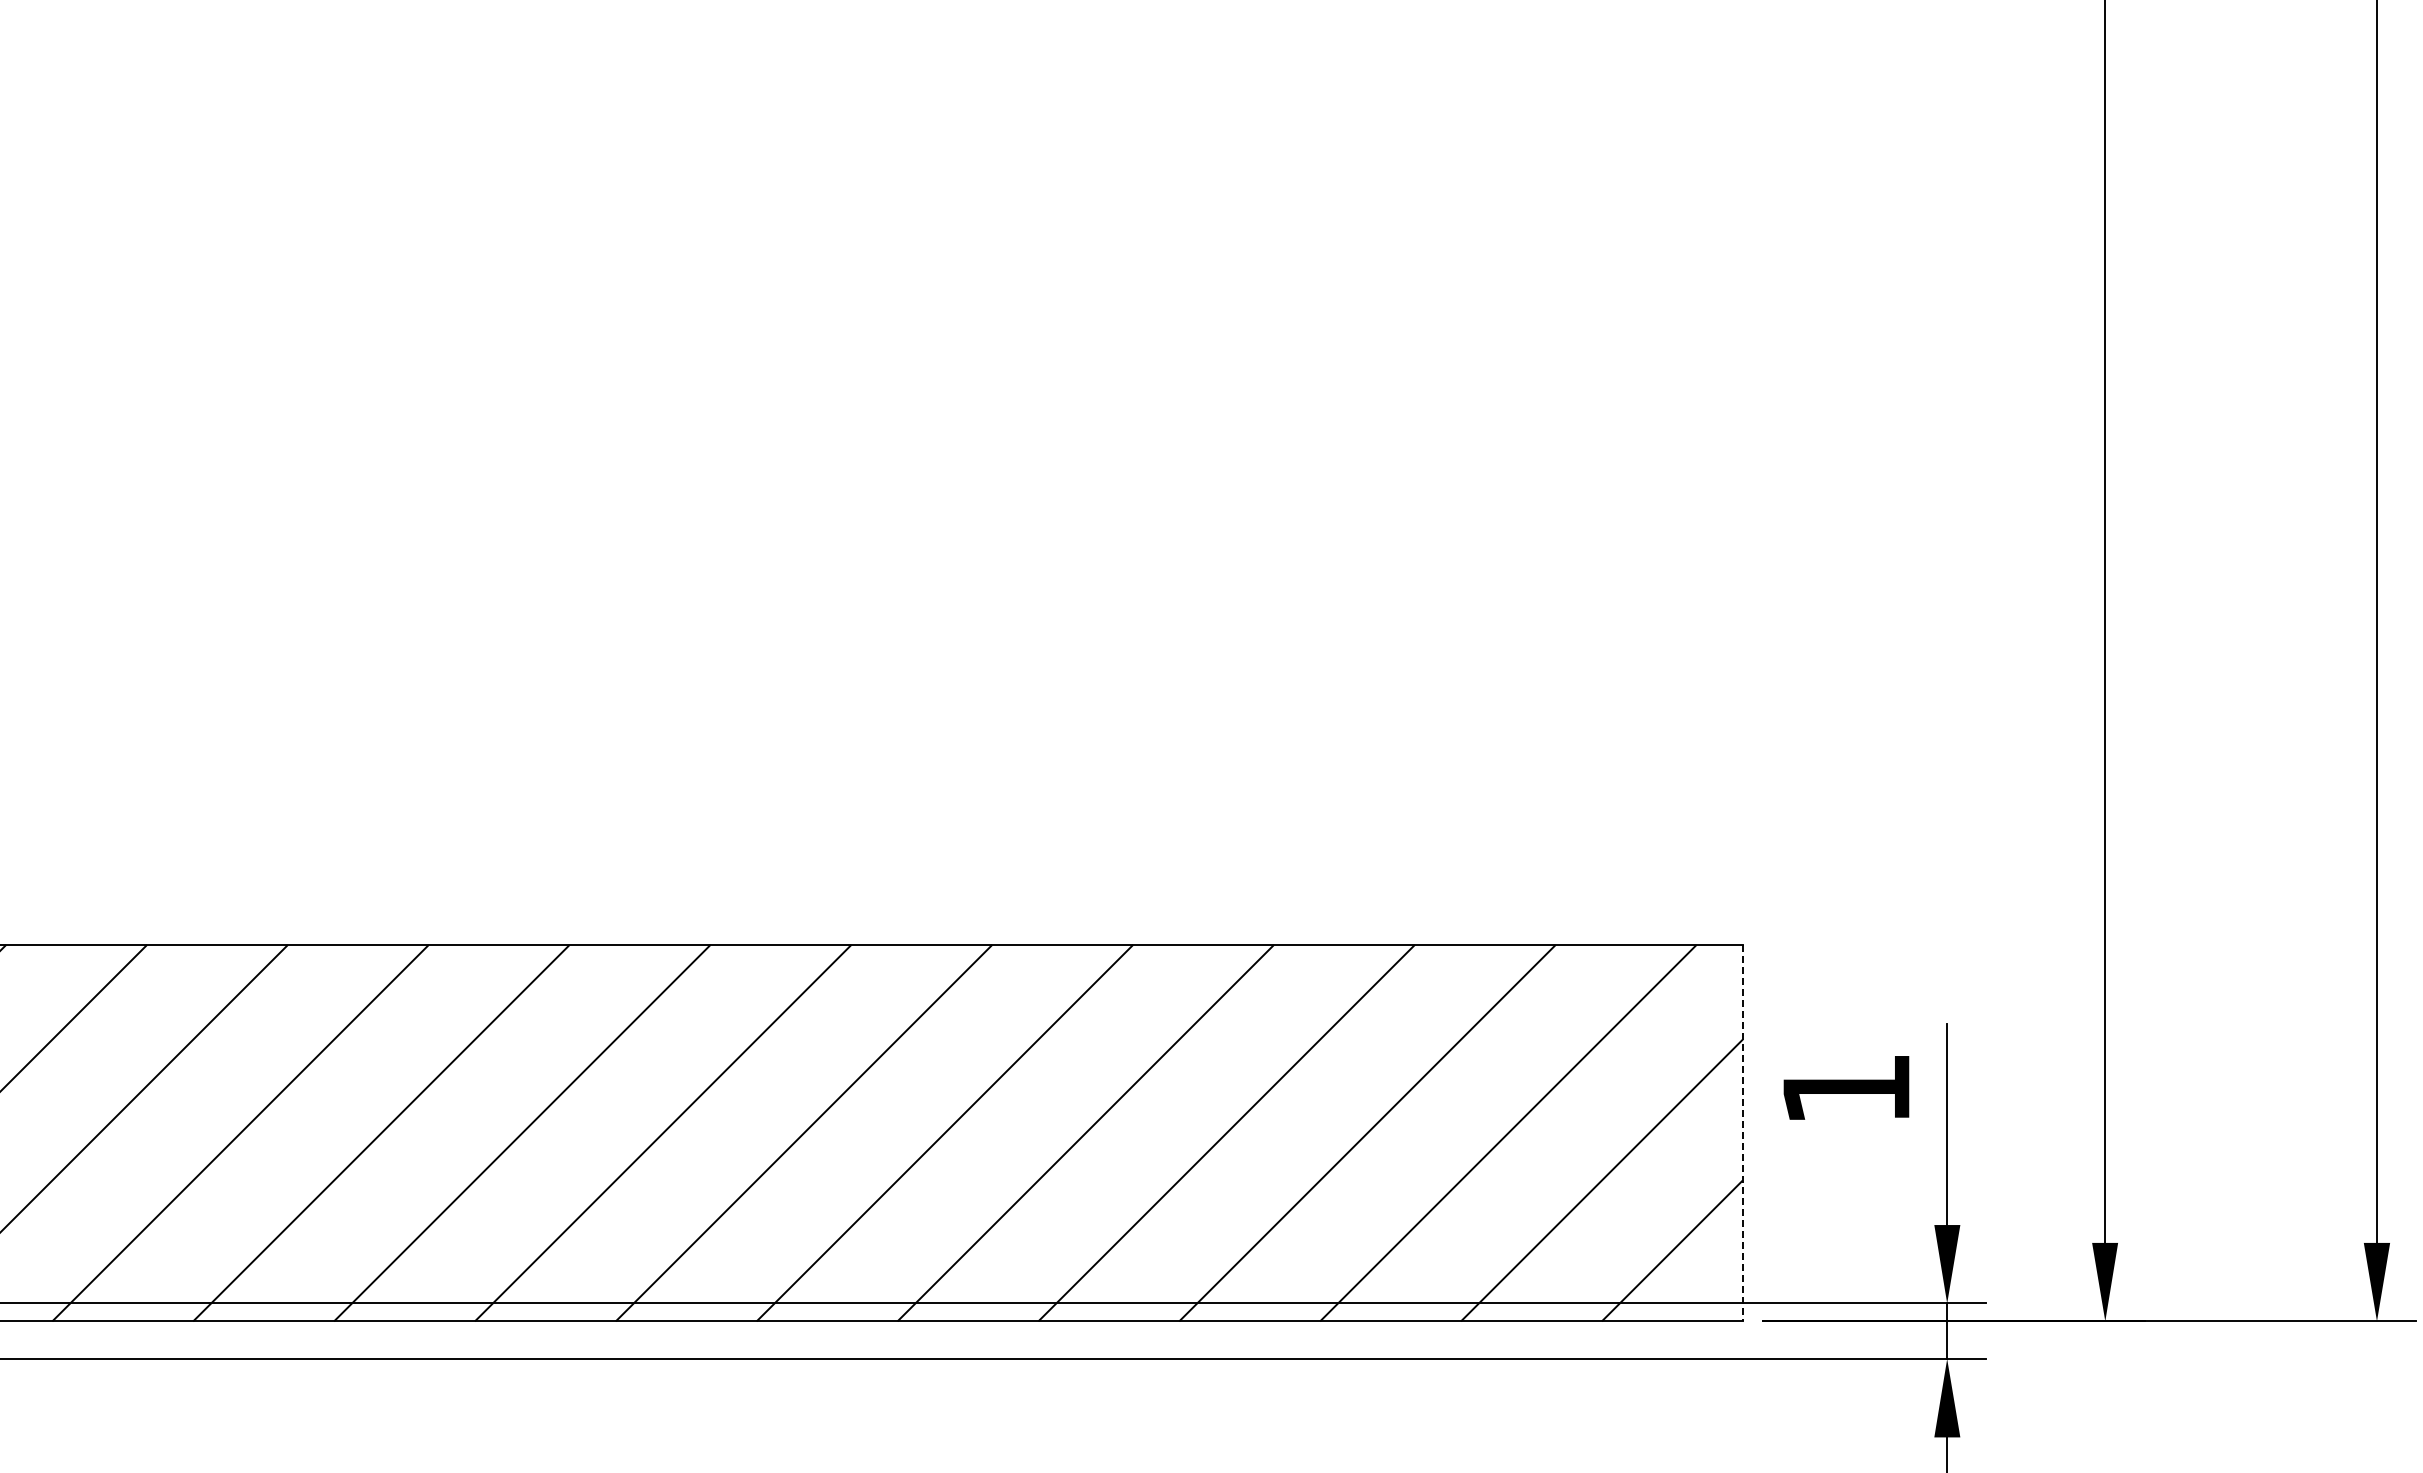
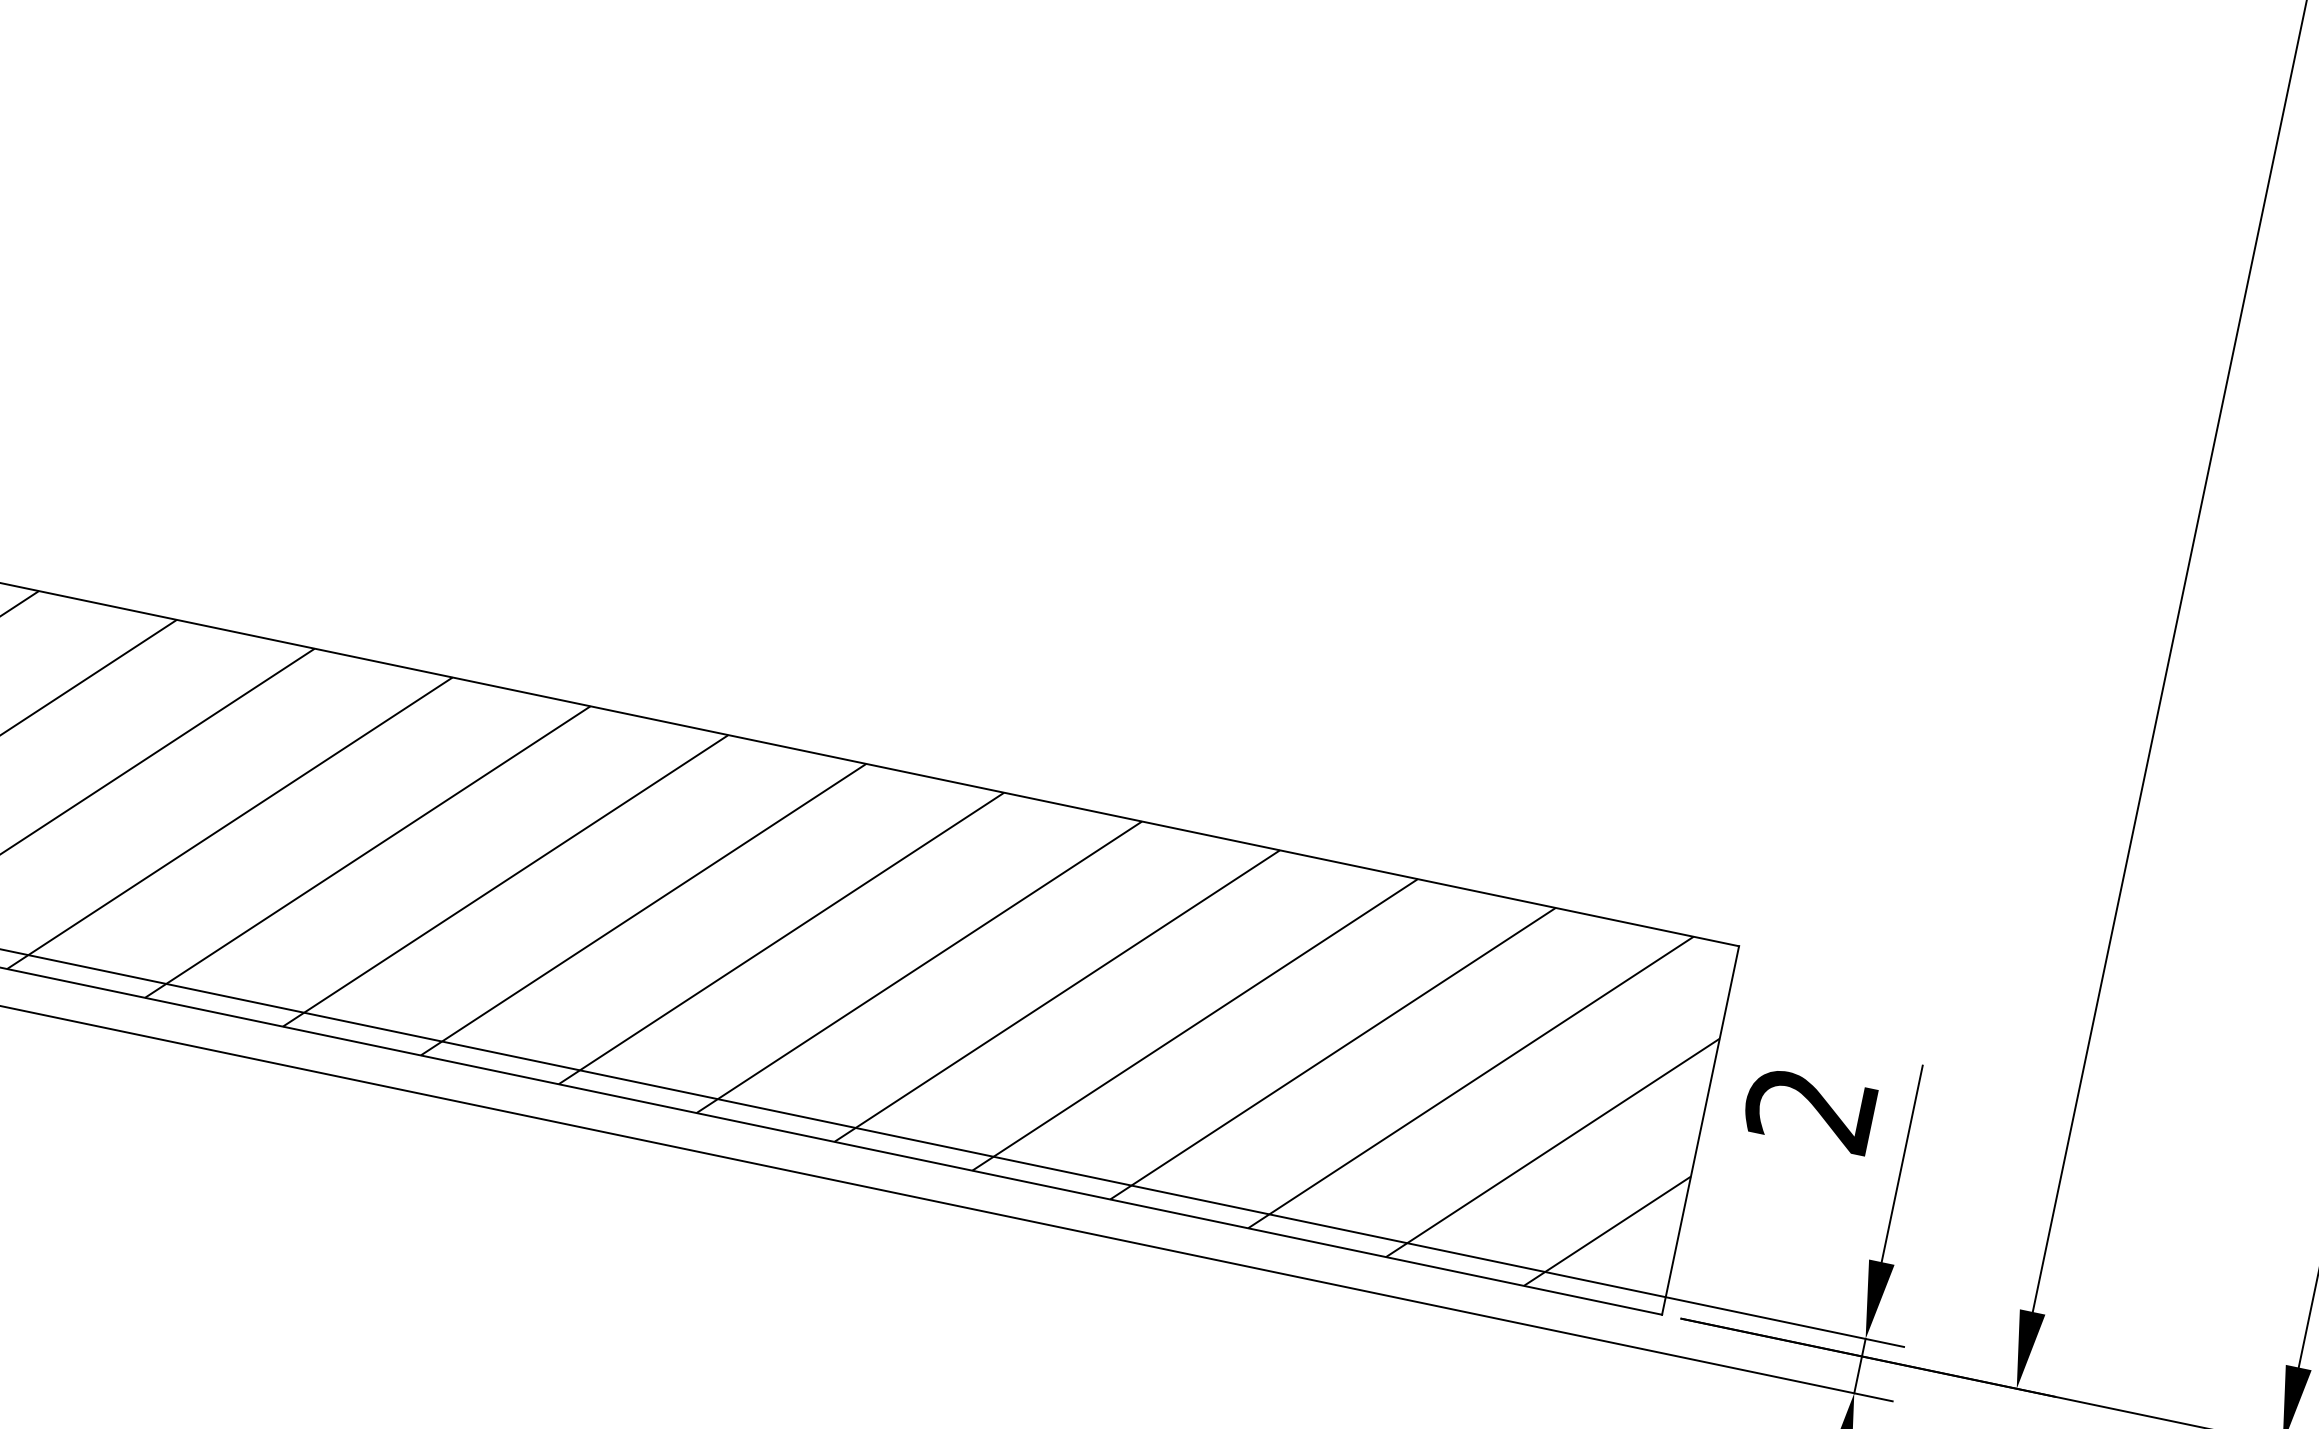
text: (1845, 1090) -> (1809, 1109), 1 -> 2
line: (1742, 1133) -> (1700, 1130), dashed -> solid

